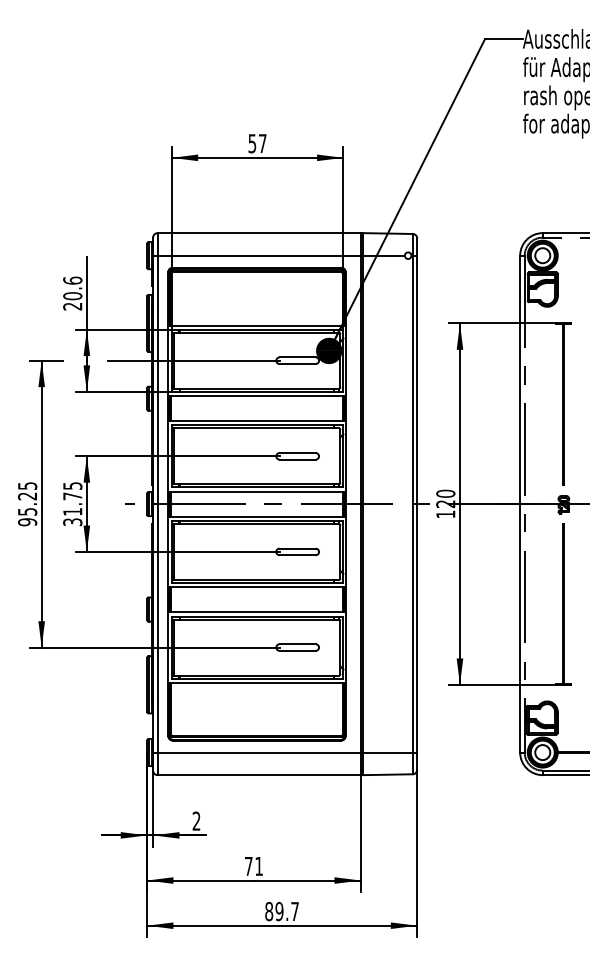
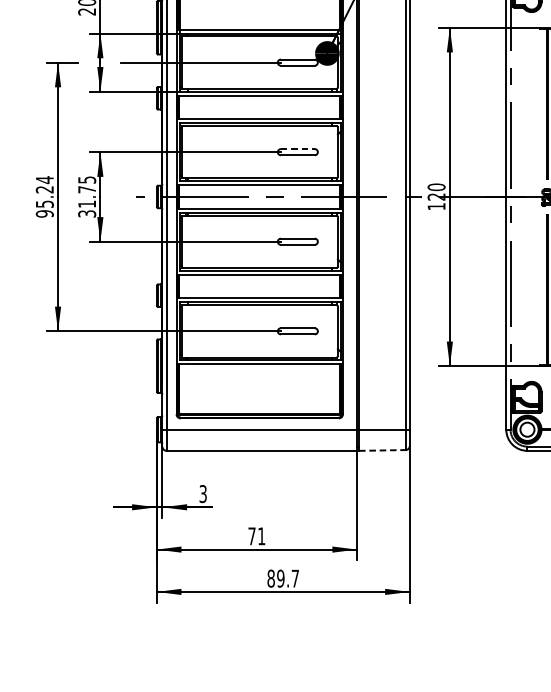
line: (298, 453) -> (298, 149), solid -> dashed
text: (27, 485) -> (44, 179), 95.25 -> 95.24
line: (387, 774) -> (382, 450), solid -> dashed
text: (196, 820) -> (203, 493), 2 -> 3

